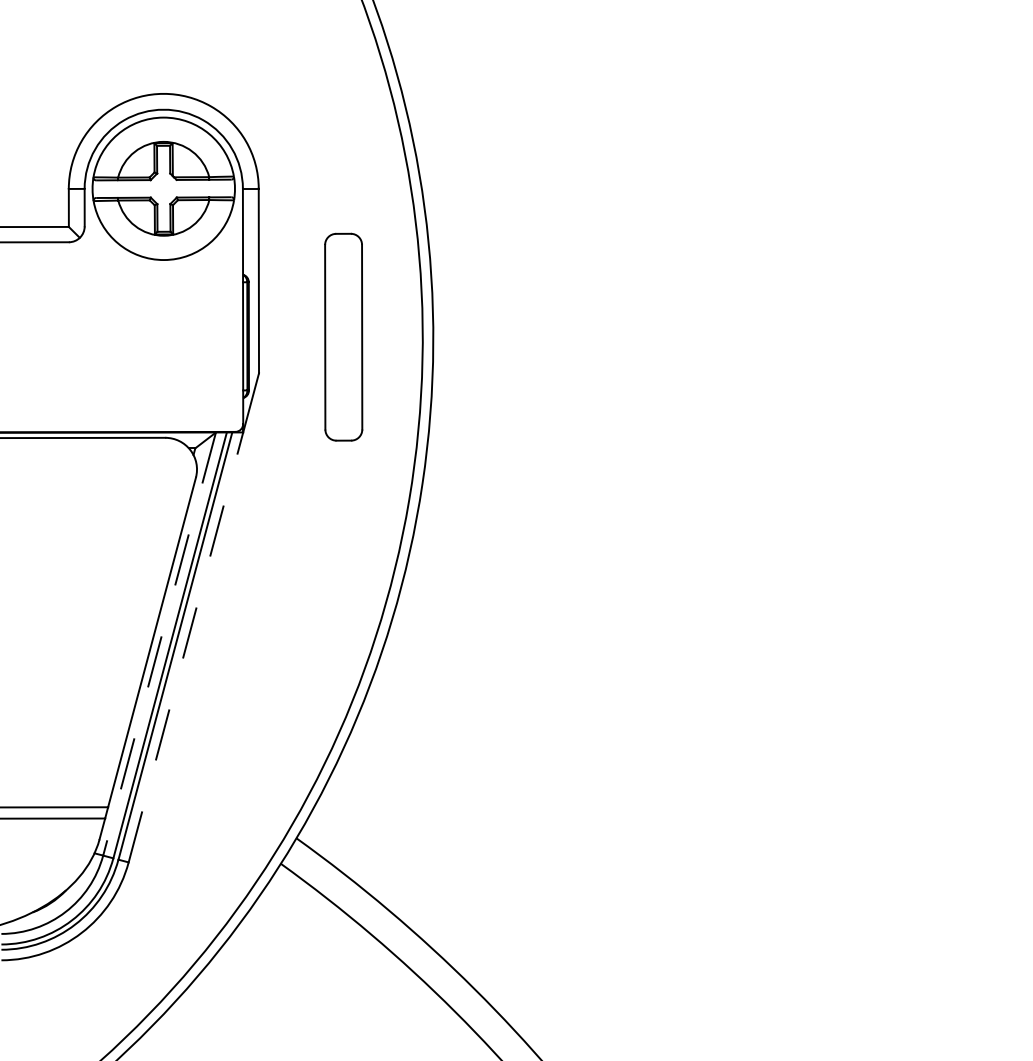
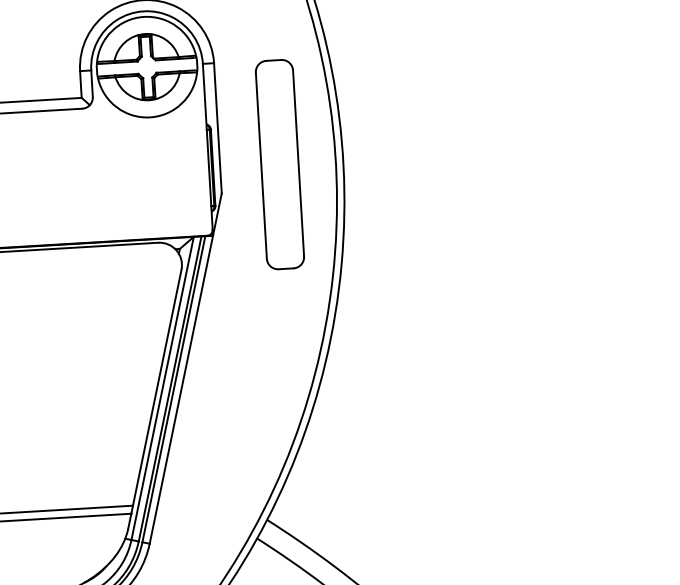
part: (343, 336) -> (279, 164), size x1.43
line: (159, 644) -> (162, 388), dashed -> solid
line: (186, 646) -> (181, 389), dashed -> solid

